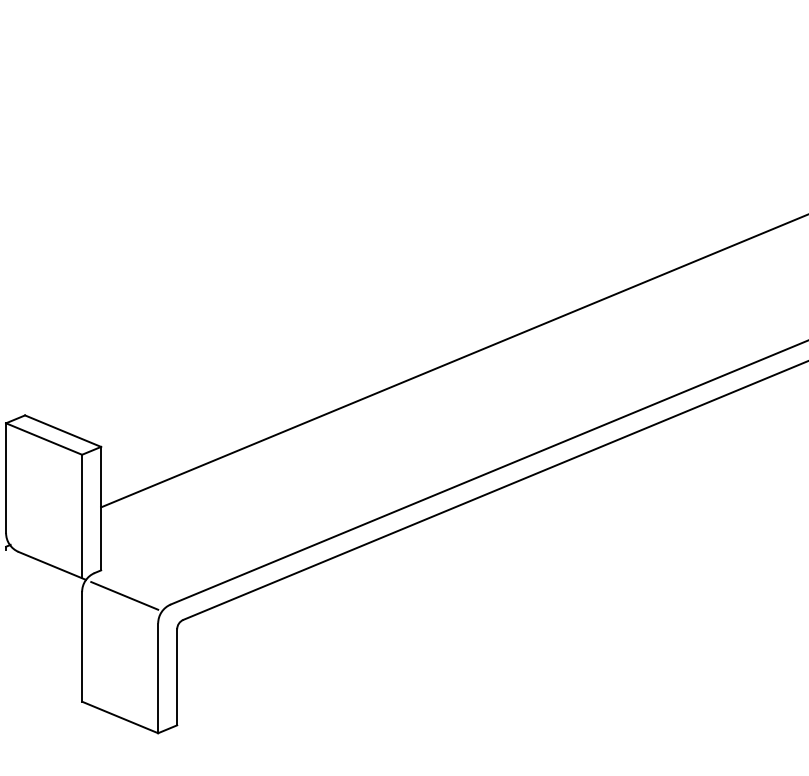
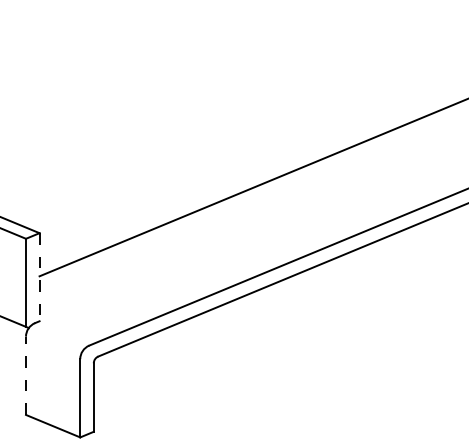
line: (101, 508) -> (39, 277), solid -> dashed
line: (124, 595) -> (56, 339), removed
line: (82, 646) -> (26, 375), solid -> dashed

